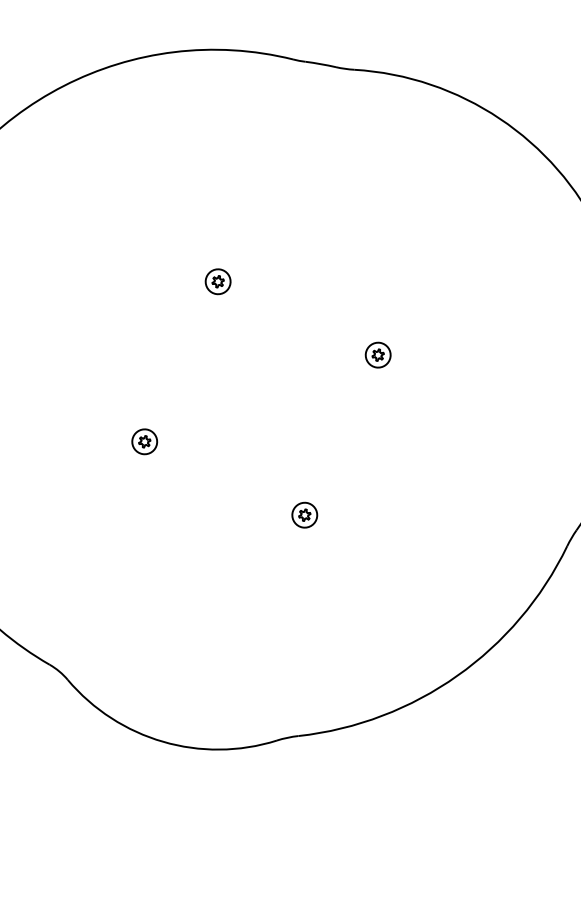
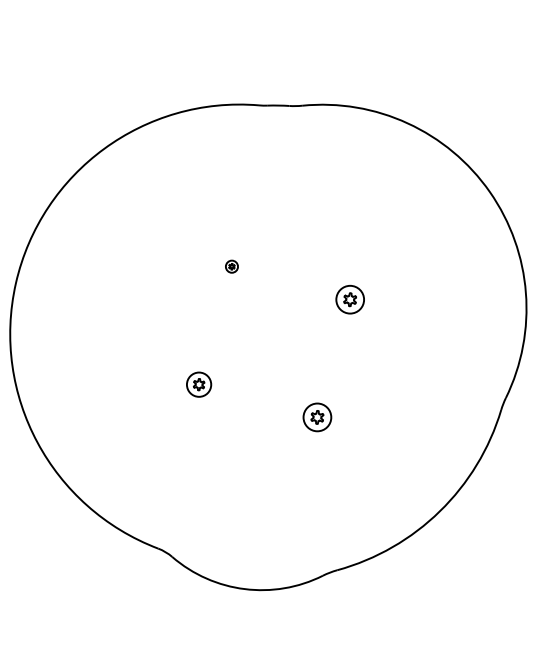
part: (217, 281) -> (231, 266), size x0.7
part: (377, 353) -> (349, 298), size x1.6
part: (144, 441) -> (198, 384), size x1.4
part: (303, 514) -> (316, 417), size x1.6

